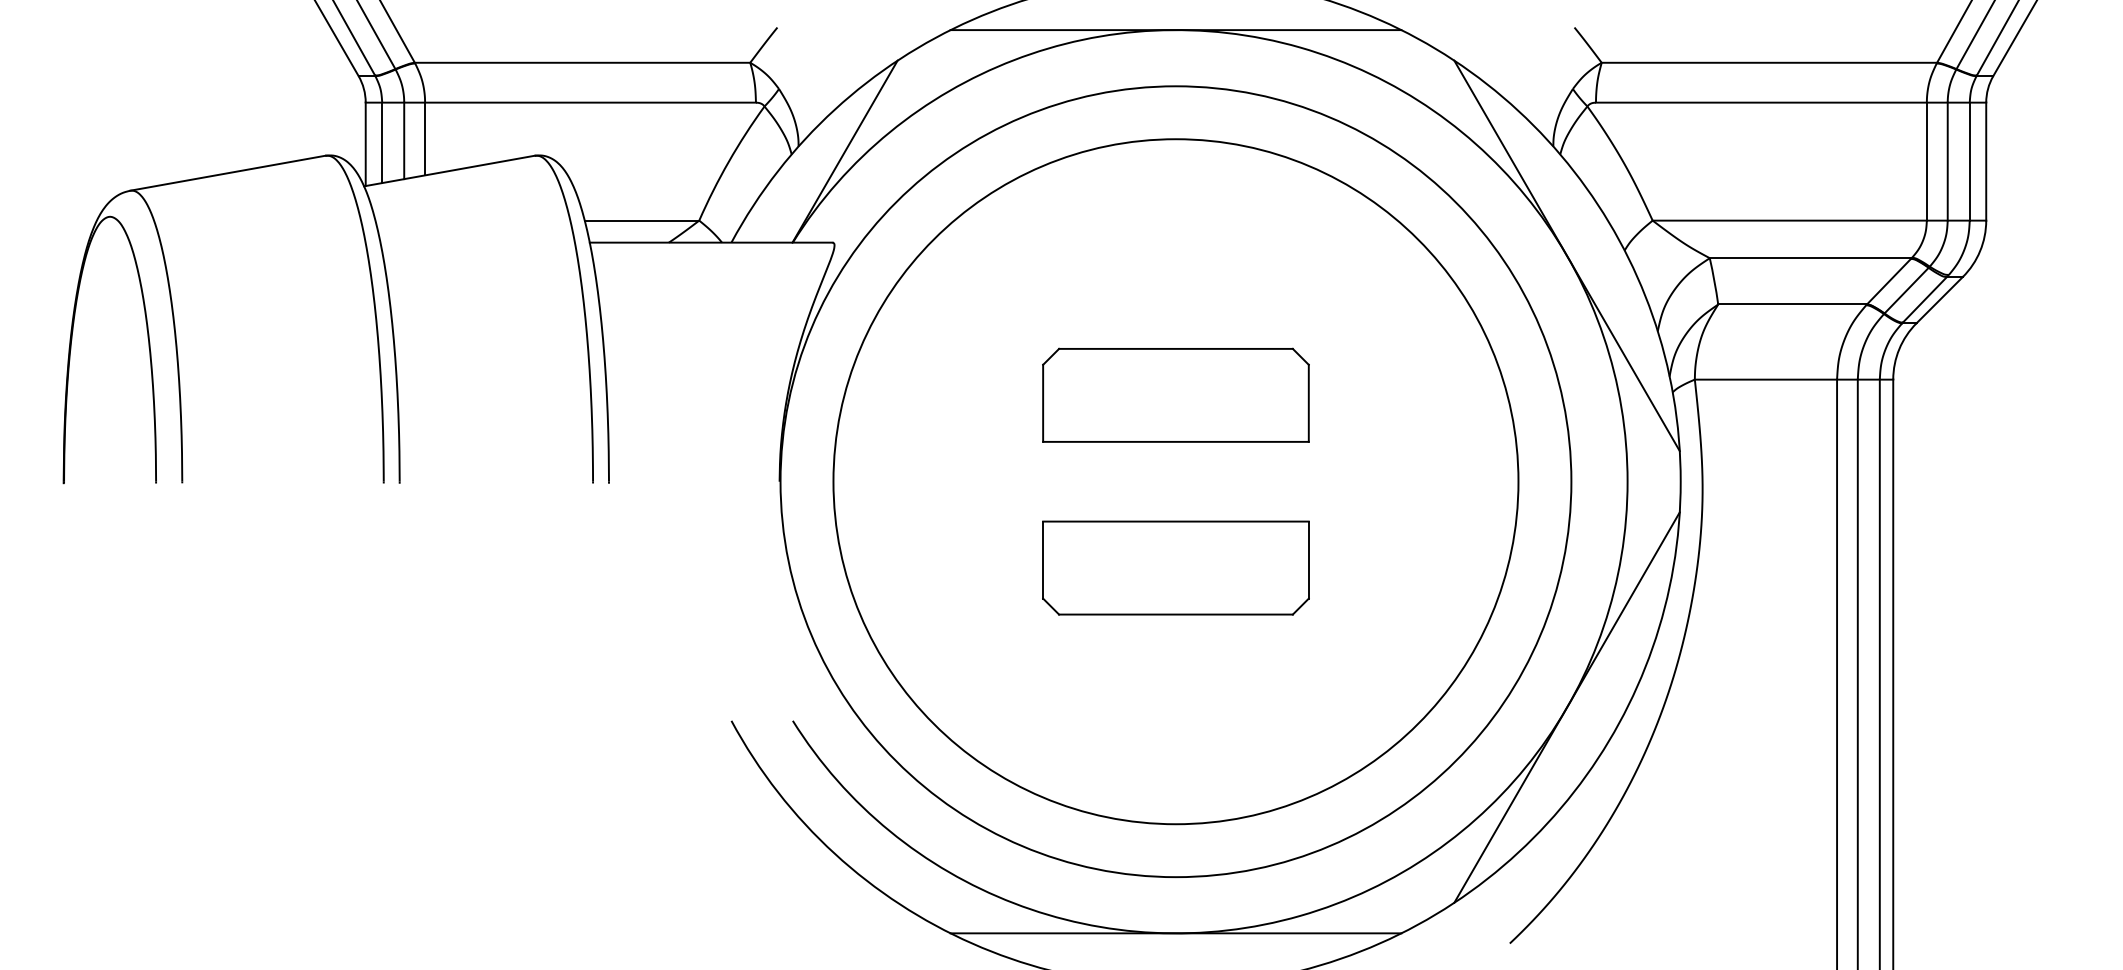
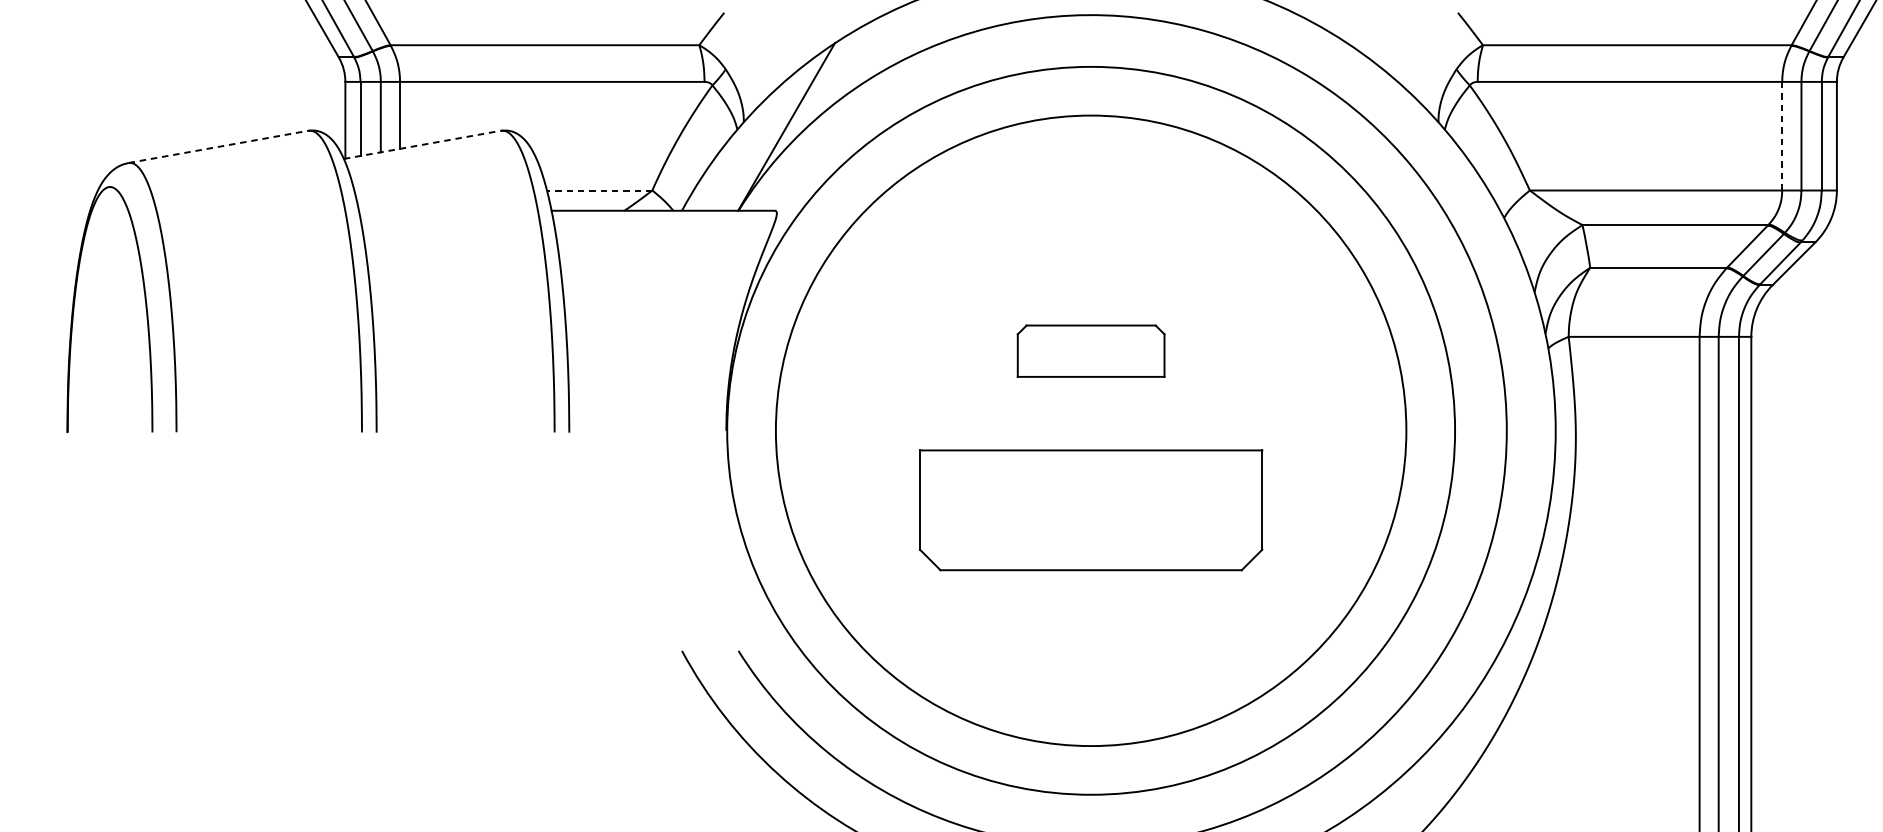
line: (1175, 30) -> (1090, 15), removed
line: (1926, 161) -> (1781, 136), solid -> dashed
line: (449, 171) -> (422, 145), solid -> dashed
line: (228, 173) -> (219, 147), solid -> dashed
line: (641, 220) -> (599, 190), solid -> dashed
line: (1566, 255) -> (1450, 222), removed
part: (1175, 394) -> (1090, 350), size x0.6
part: (1175, 567) -> (1090, 509), size x1.4
line: (1566, 707) -> (1450, 638), removed

